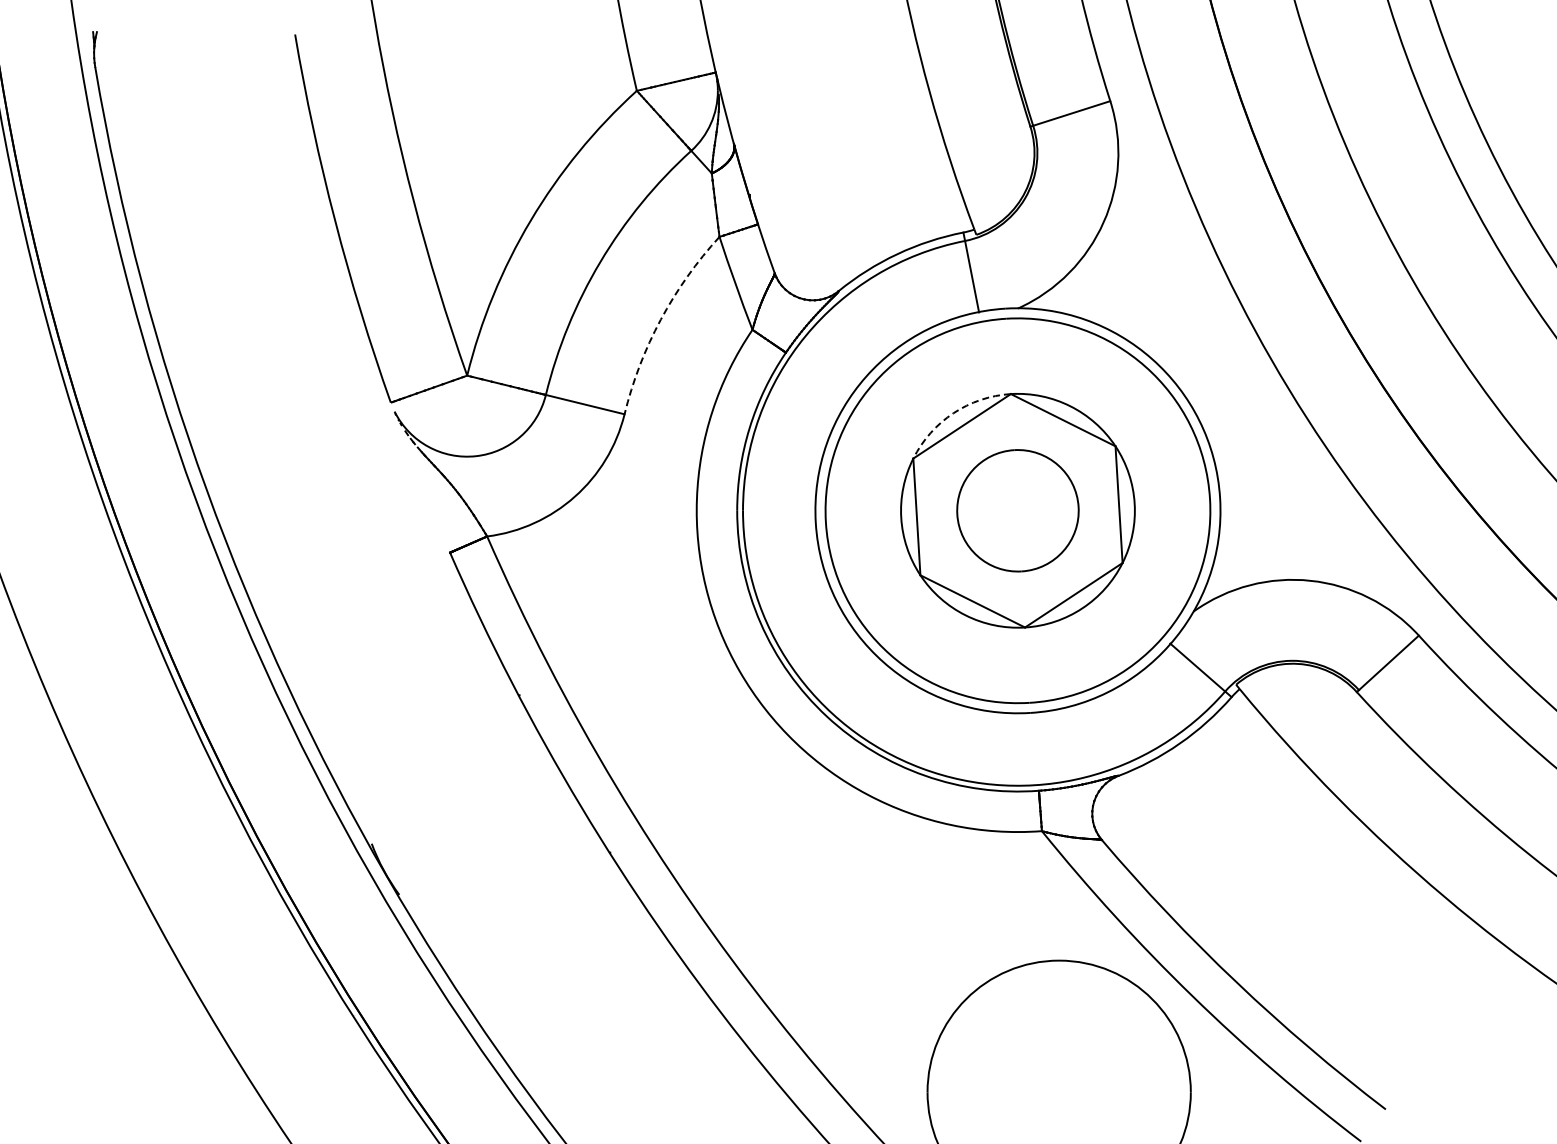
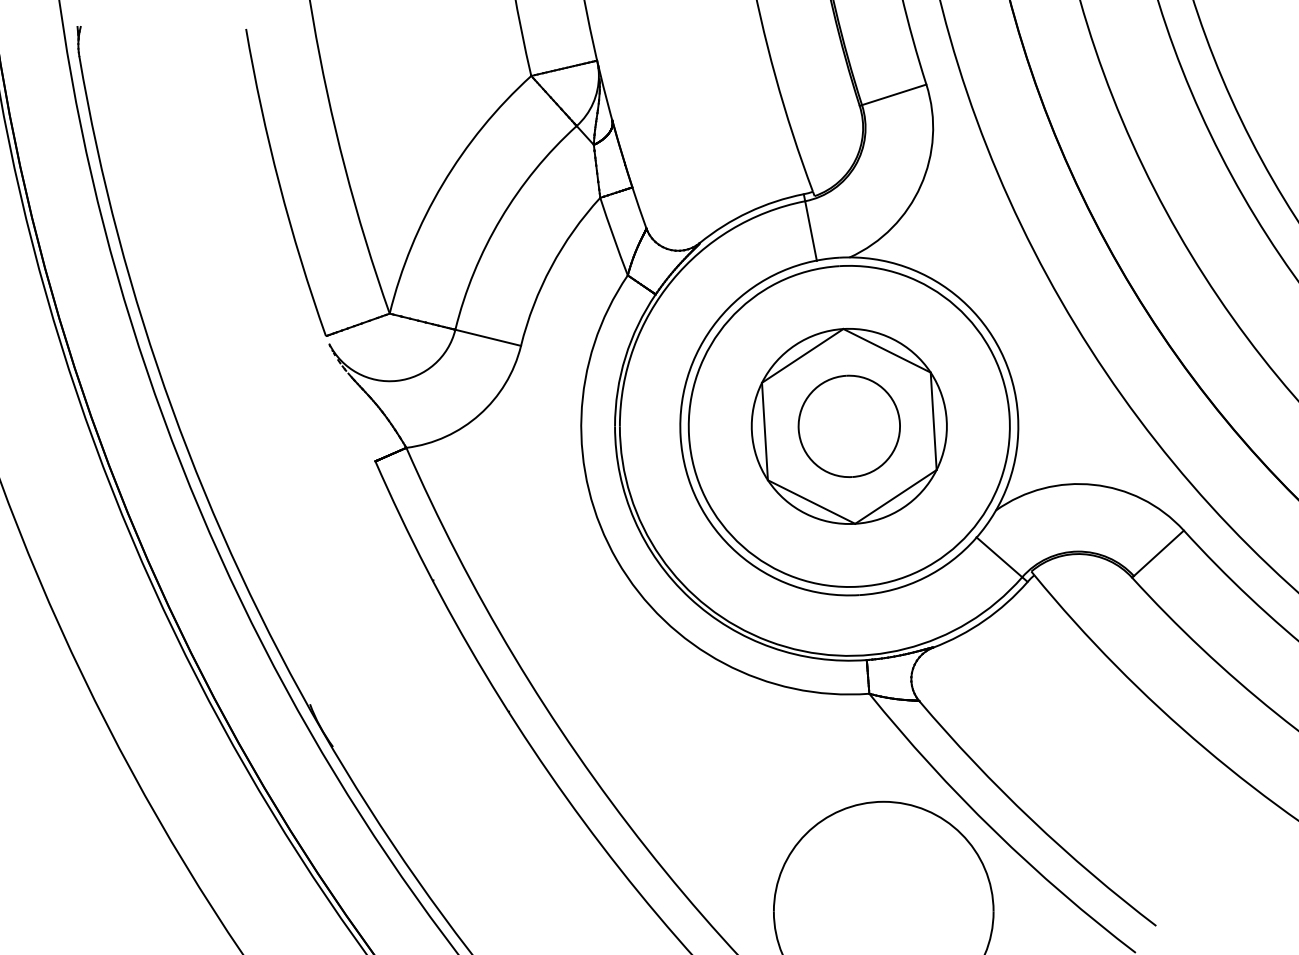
arc: (660, 319) -> (551, 266), dashed -> solid
arc: (953, 413) -> (795, 345), dashed -> solid

